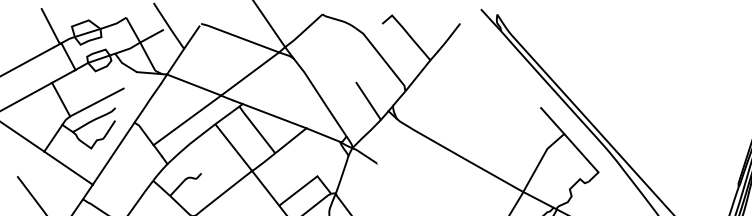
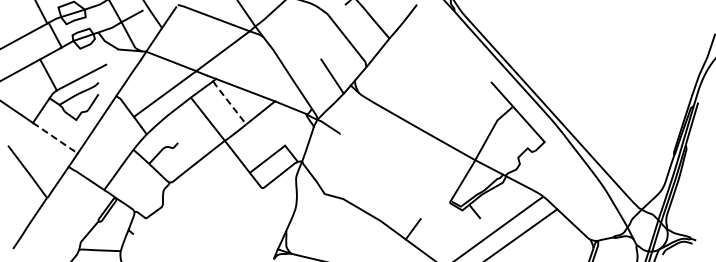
line: (257, 129) -> (229, 102), solid -> dashed
line: (68, 168) -> (55, 138), solid -> dashed

